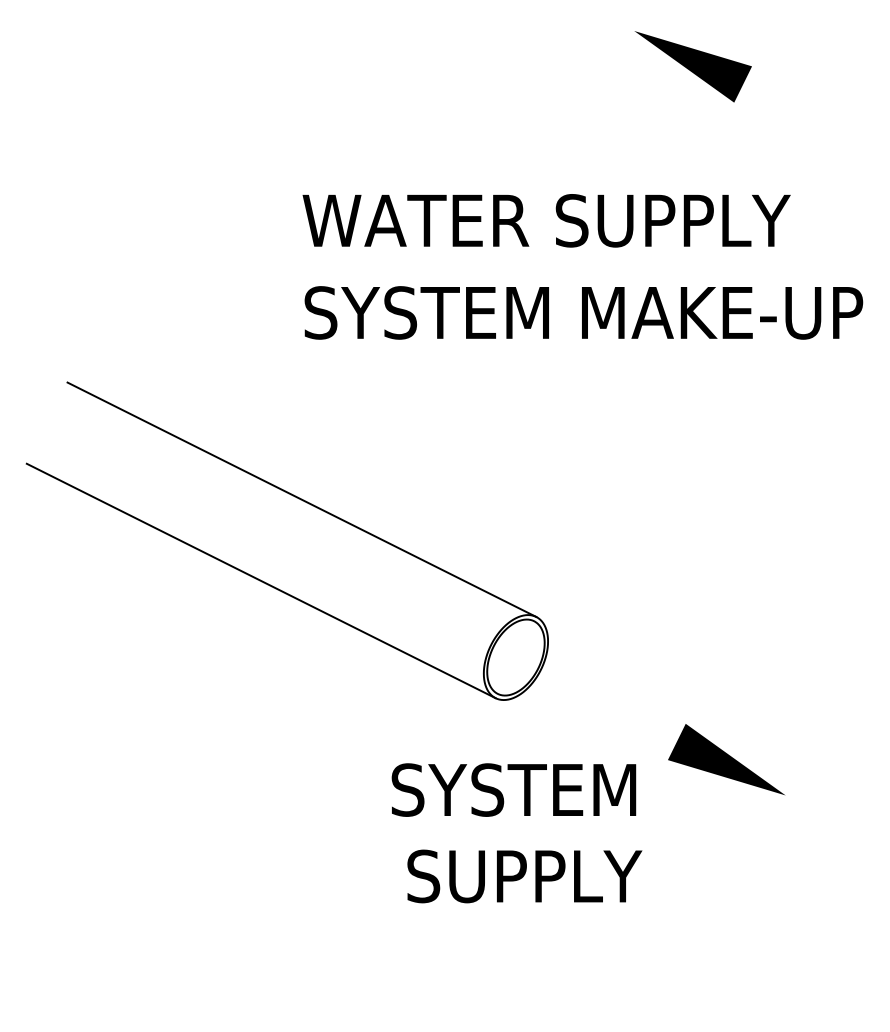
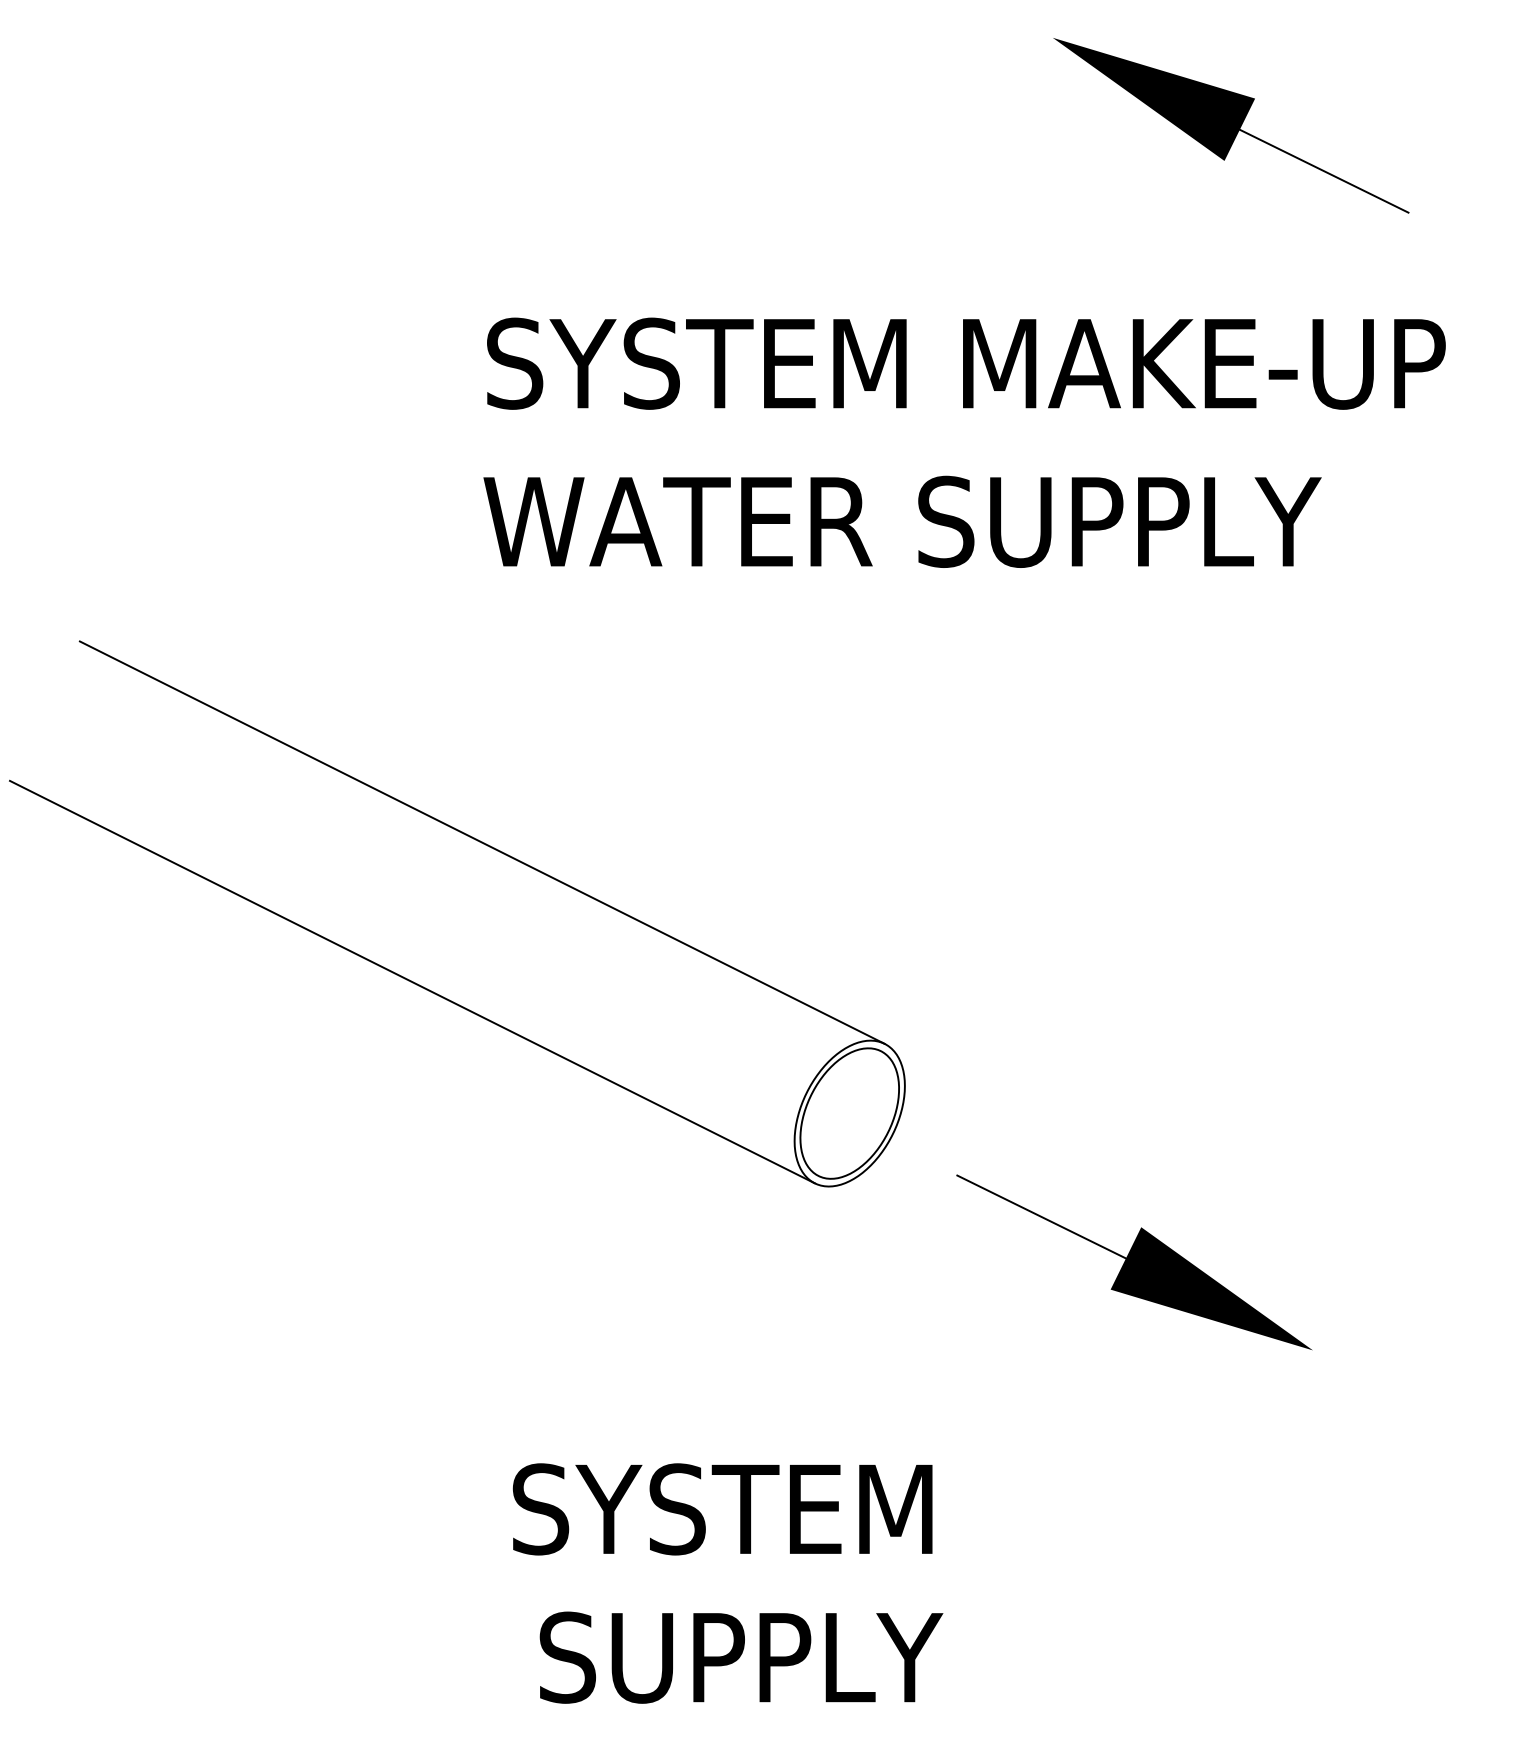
line: (792, 108) -> (1324, 170), added
text: (582, 220) -> (964, 363), WATER SUPPLY -> SYSTEM MAKE-UP
text: (582, 312) -> (964, 521), SYSTEM MAKE-UP -> WATER SUPPLY
line: (627, 717) -> (1041, 1216), added
text: (516, 833) -> (727, 1583), moved

